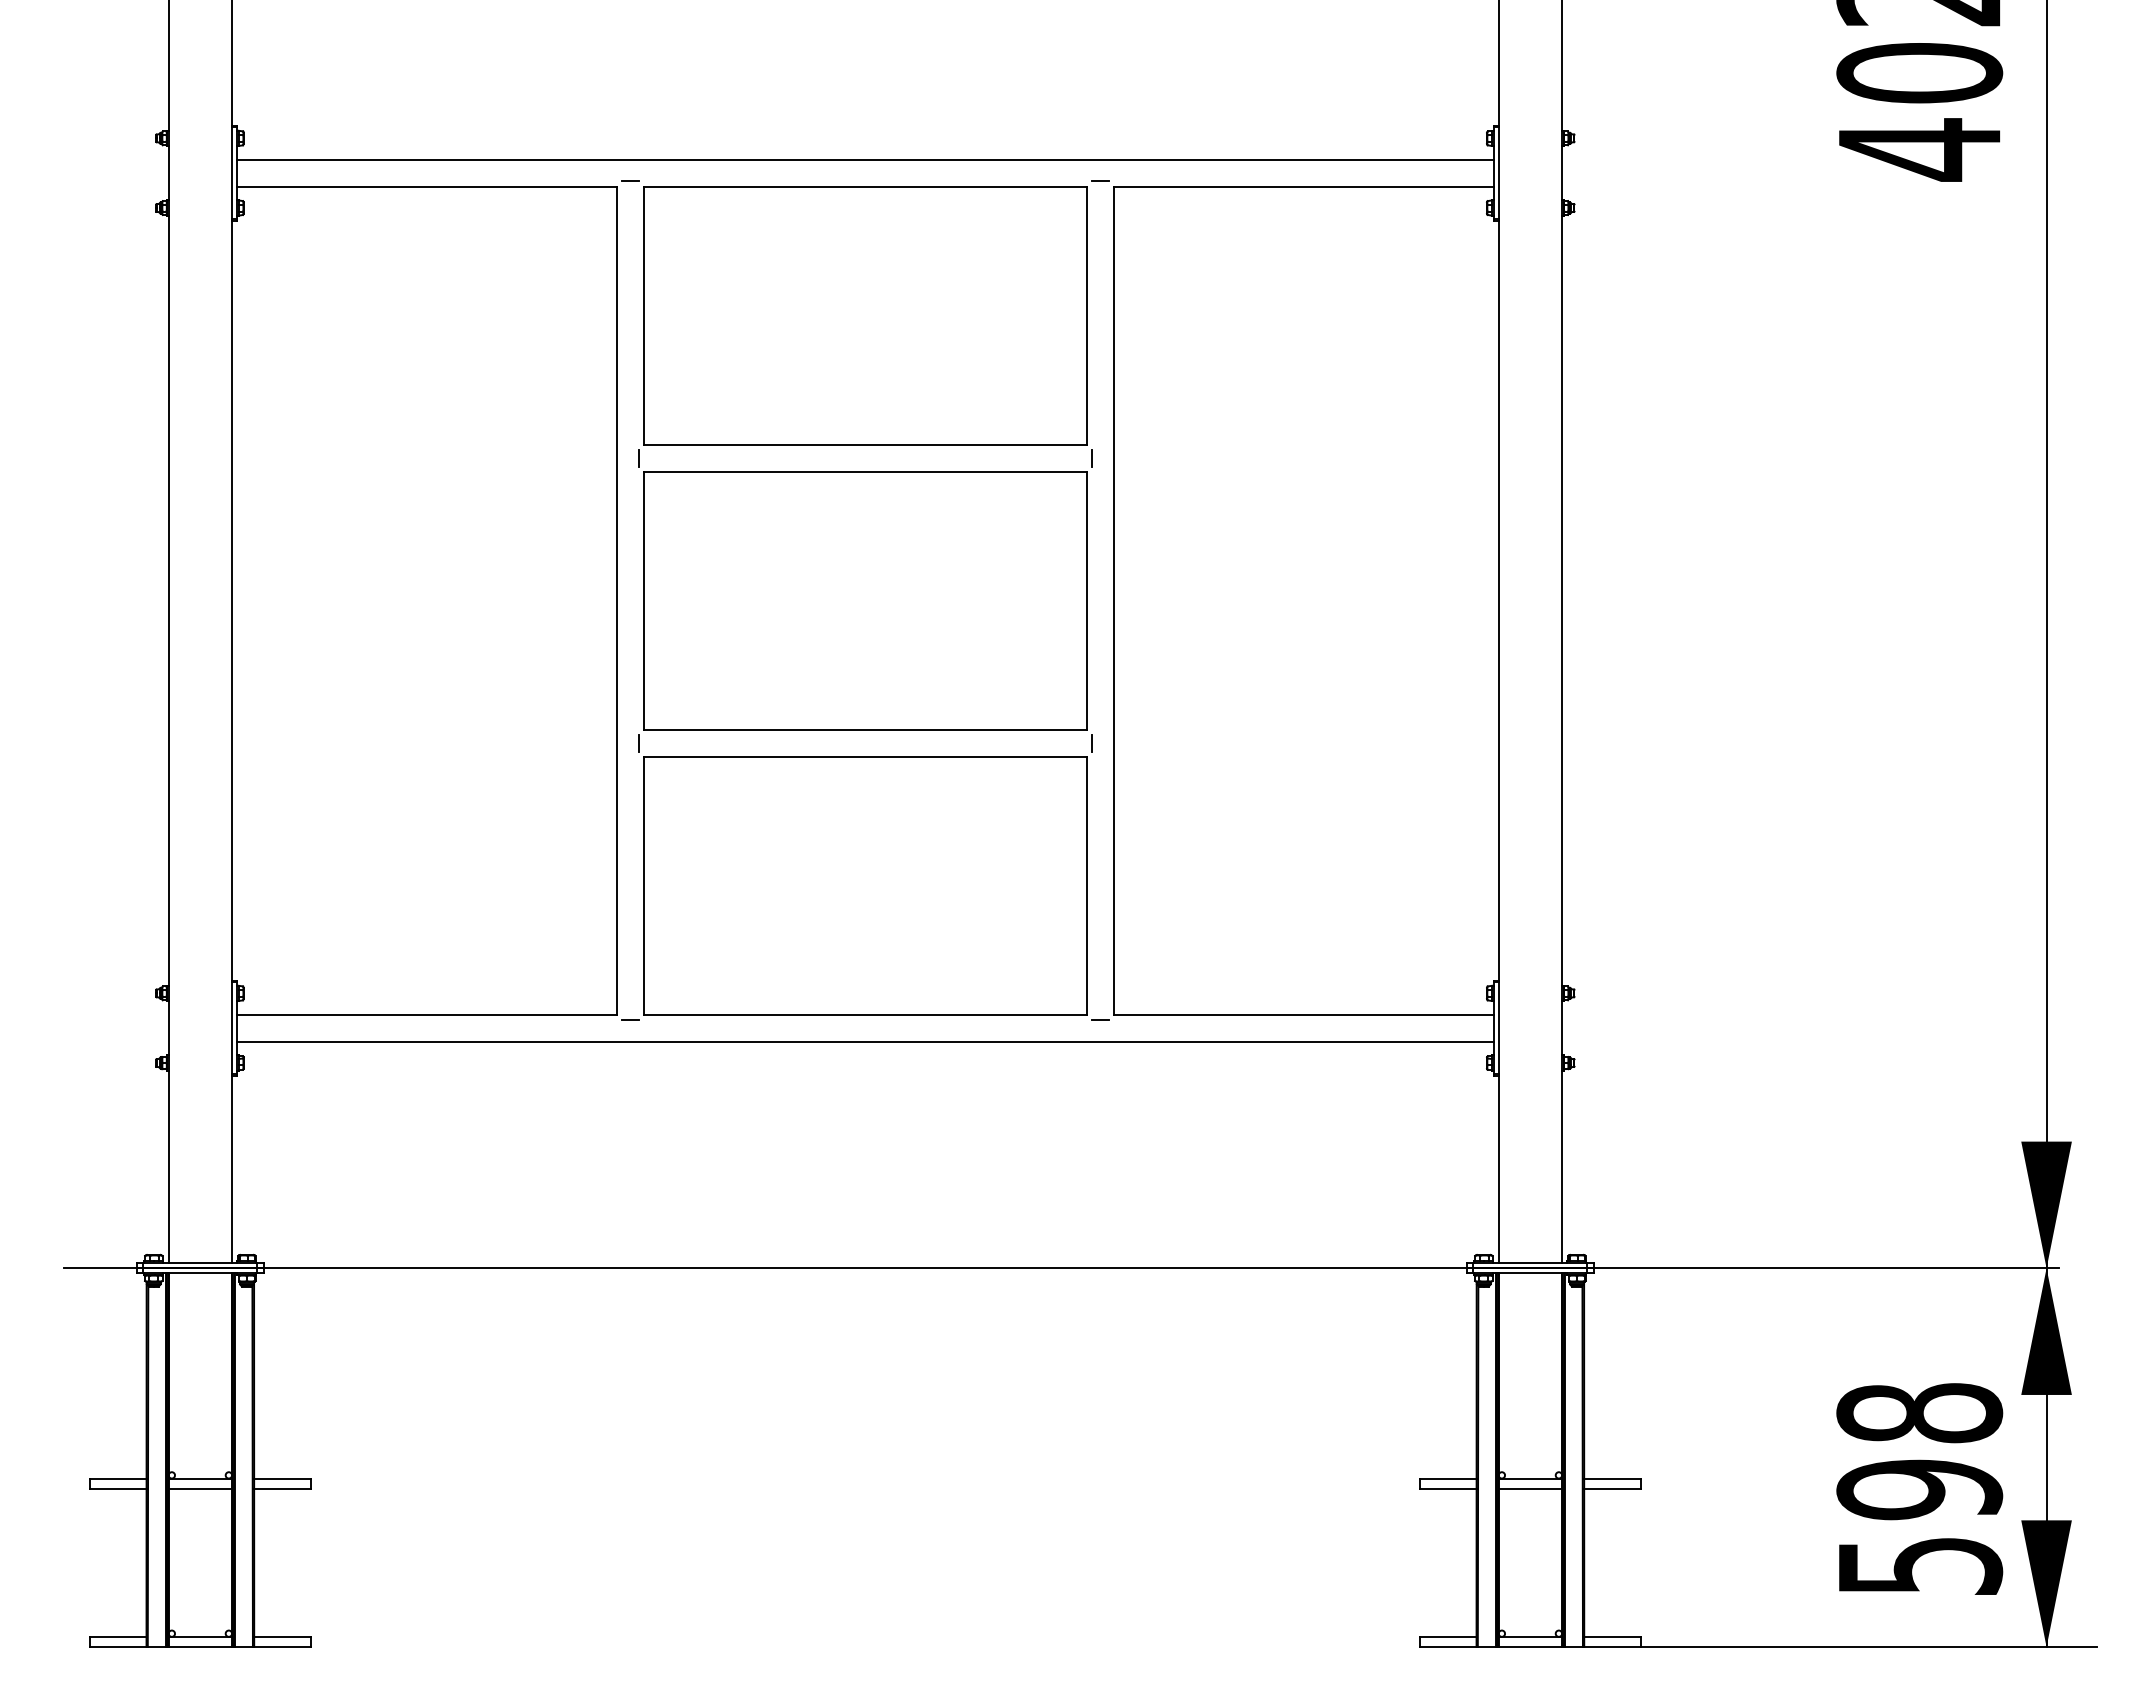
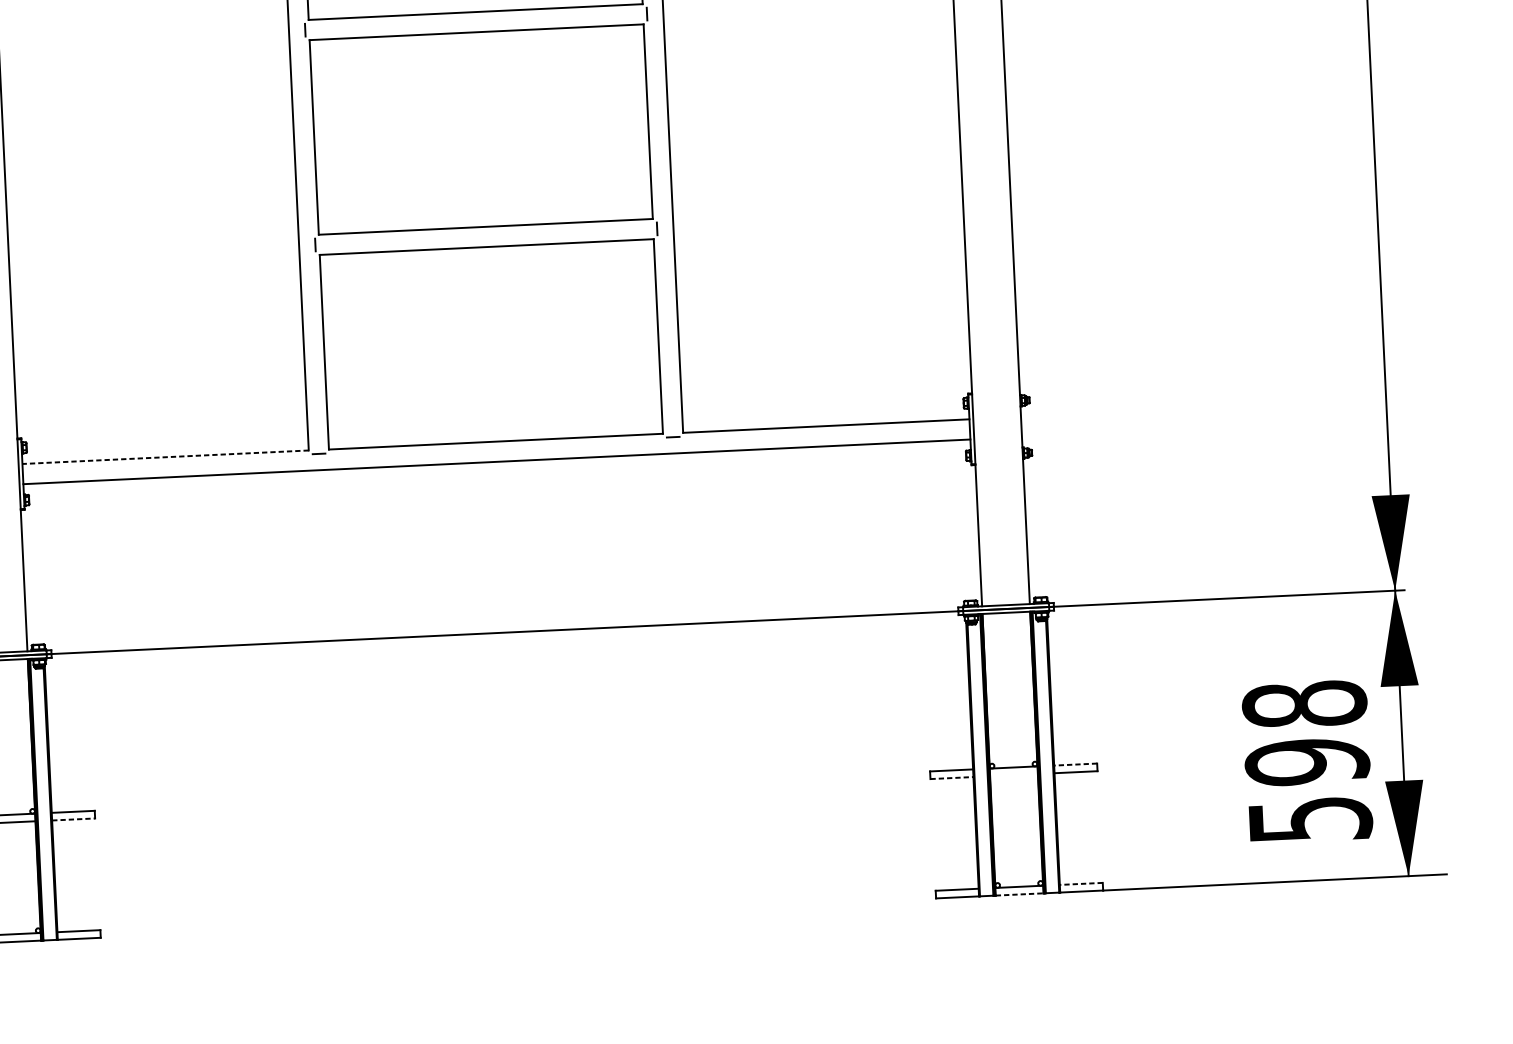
line: (427, 1014) -> (165, 456), solid -> dashed
line: (1612, 1478) -> (1075, 764), solid -> dashed
line: (282, 1488) -> (73, 819), solid -> dashed
line: (1448, 1488) -> (952, 777), solid -> dashed
line: (1530, 1488) -> (1014, 775), removed
line: (1612, 1636) -> (1081, 883), solid -> dashed
line: (1530, 1647) -> (1019, 894), solid -> dashed

